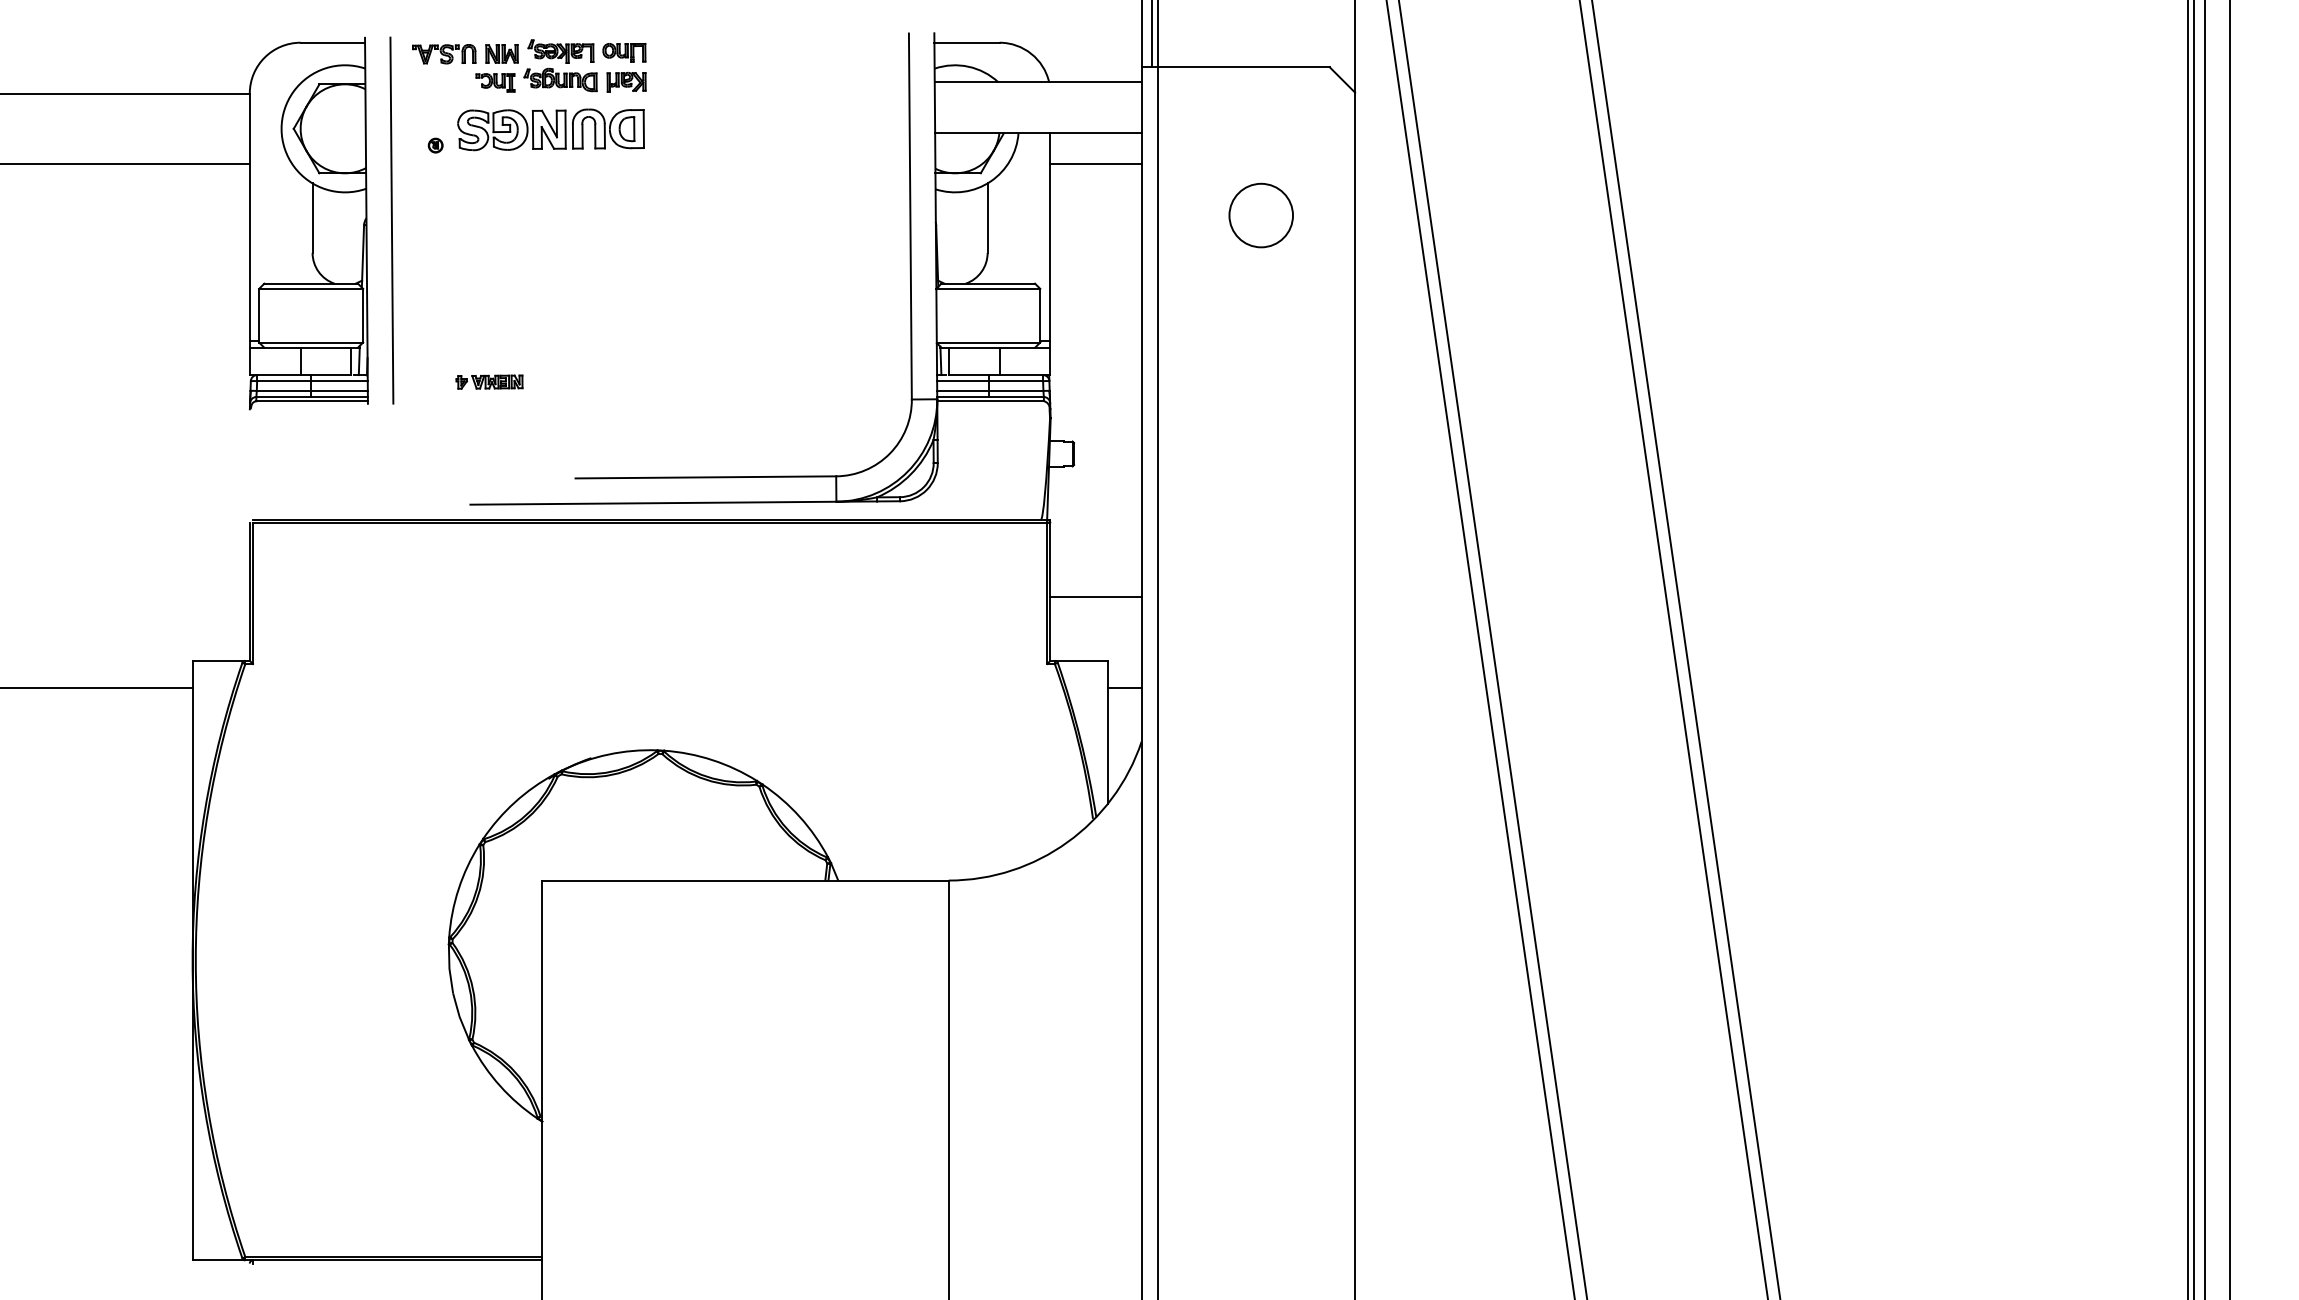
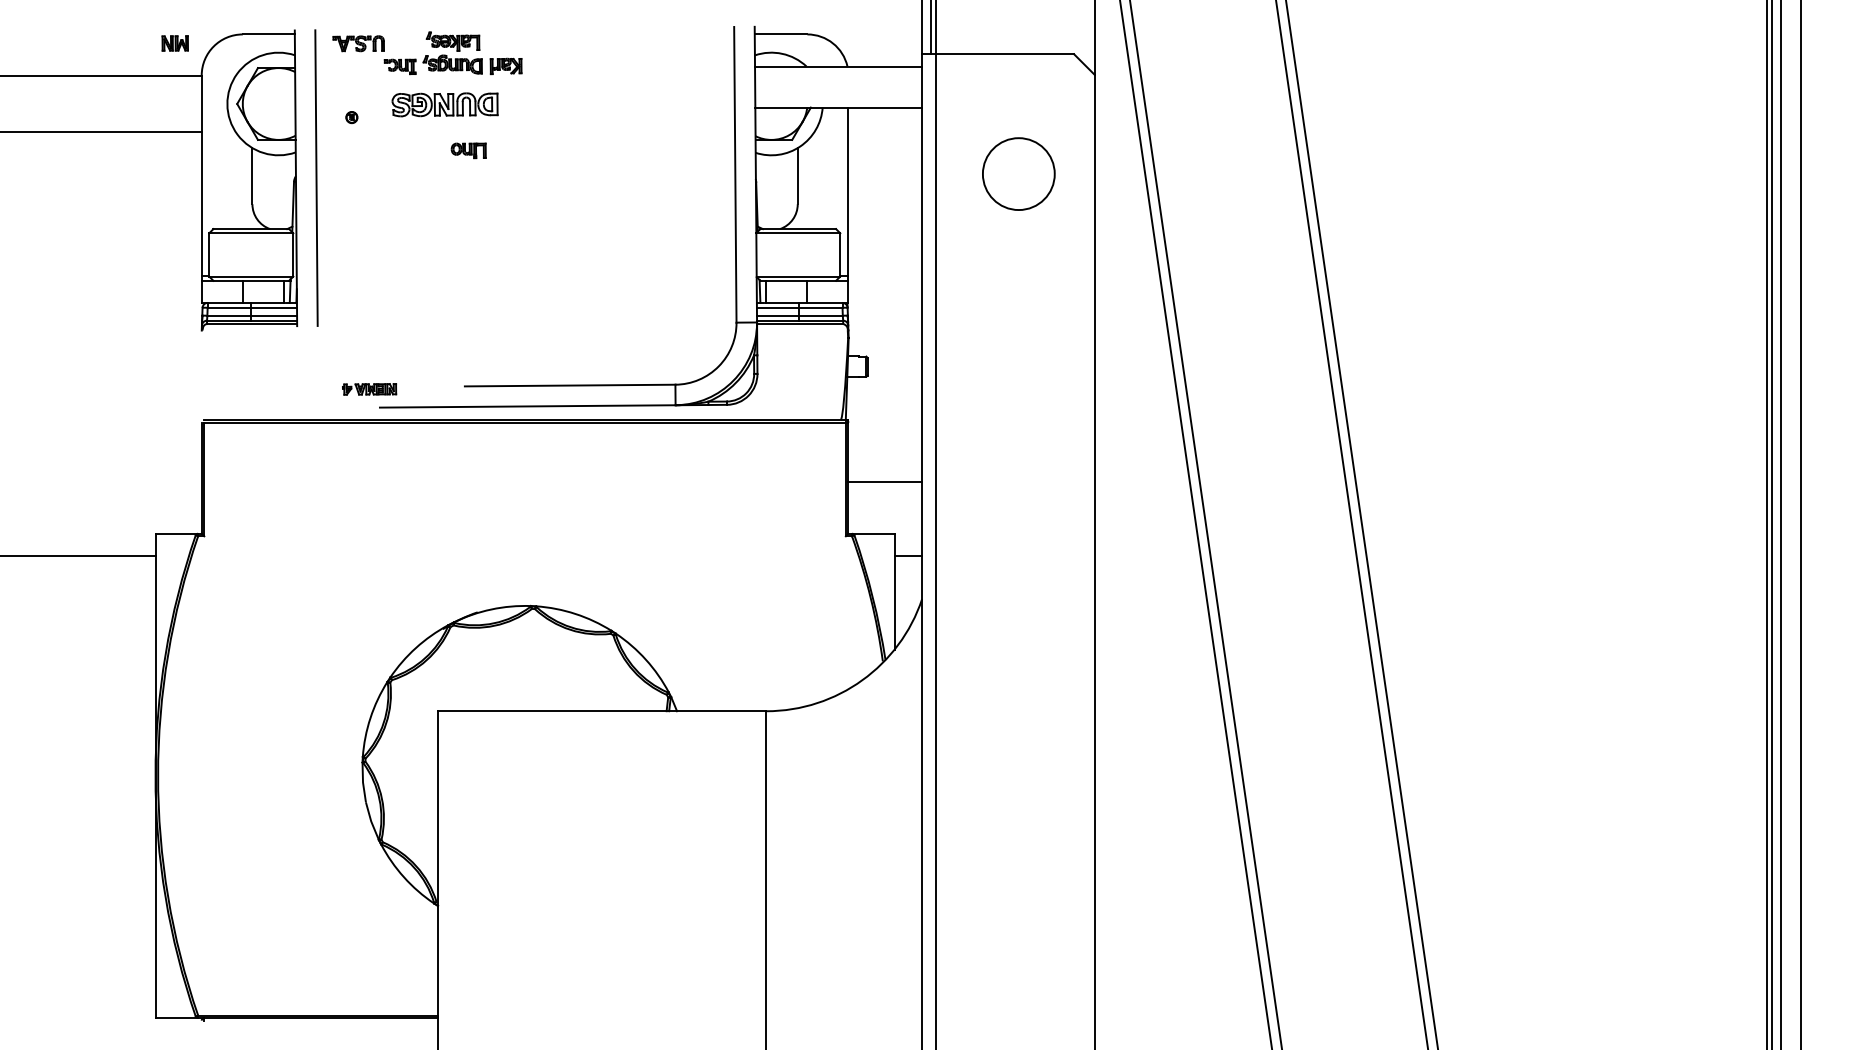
part: (624, 52) -> (468, 150), moved
part: (501, 53) -> (174, 43), moved
part: (550, 129) -> (444, 104), size x0.7
line: (1095, 163) -> (884, 132), removed
circle: (1260, 215) -> (1018, 174), size x1.4
part: (489, 381) -> (369, 388), moved

